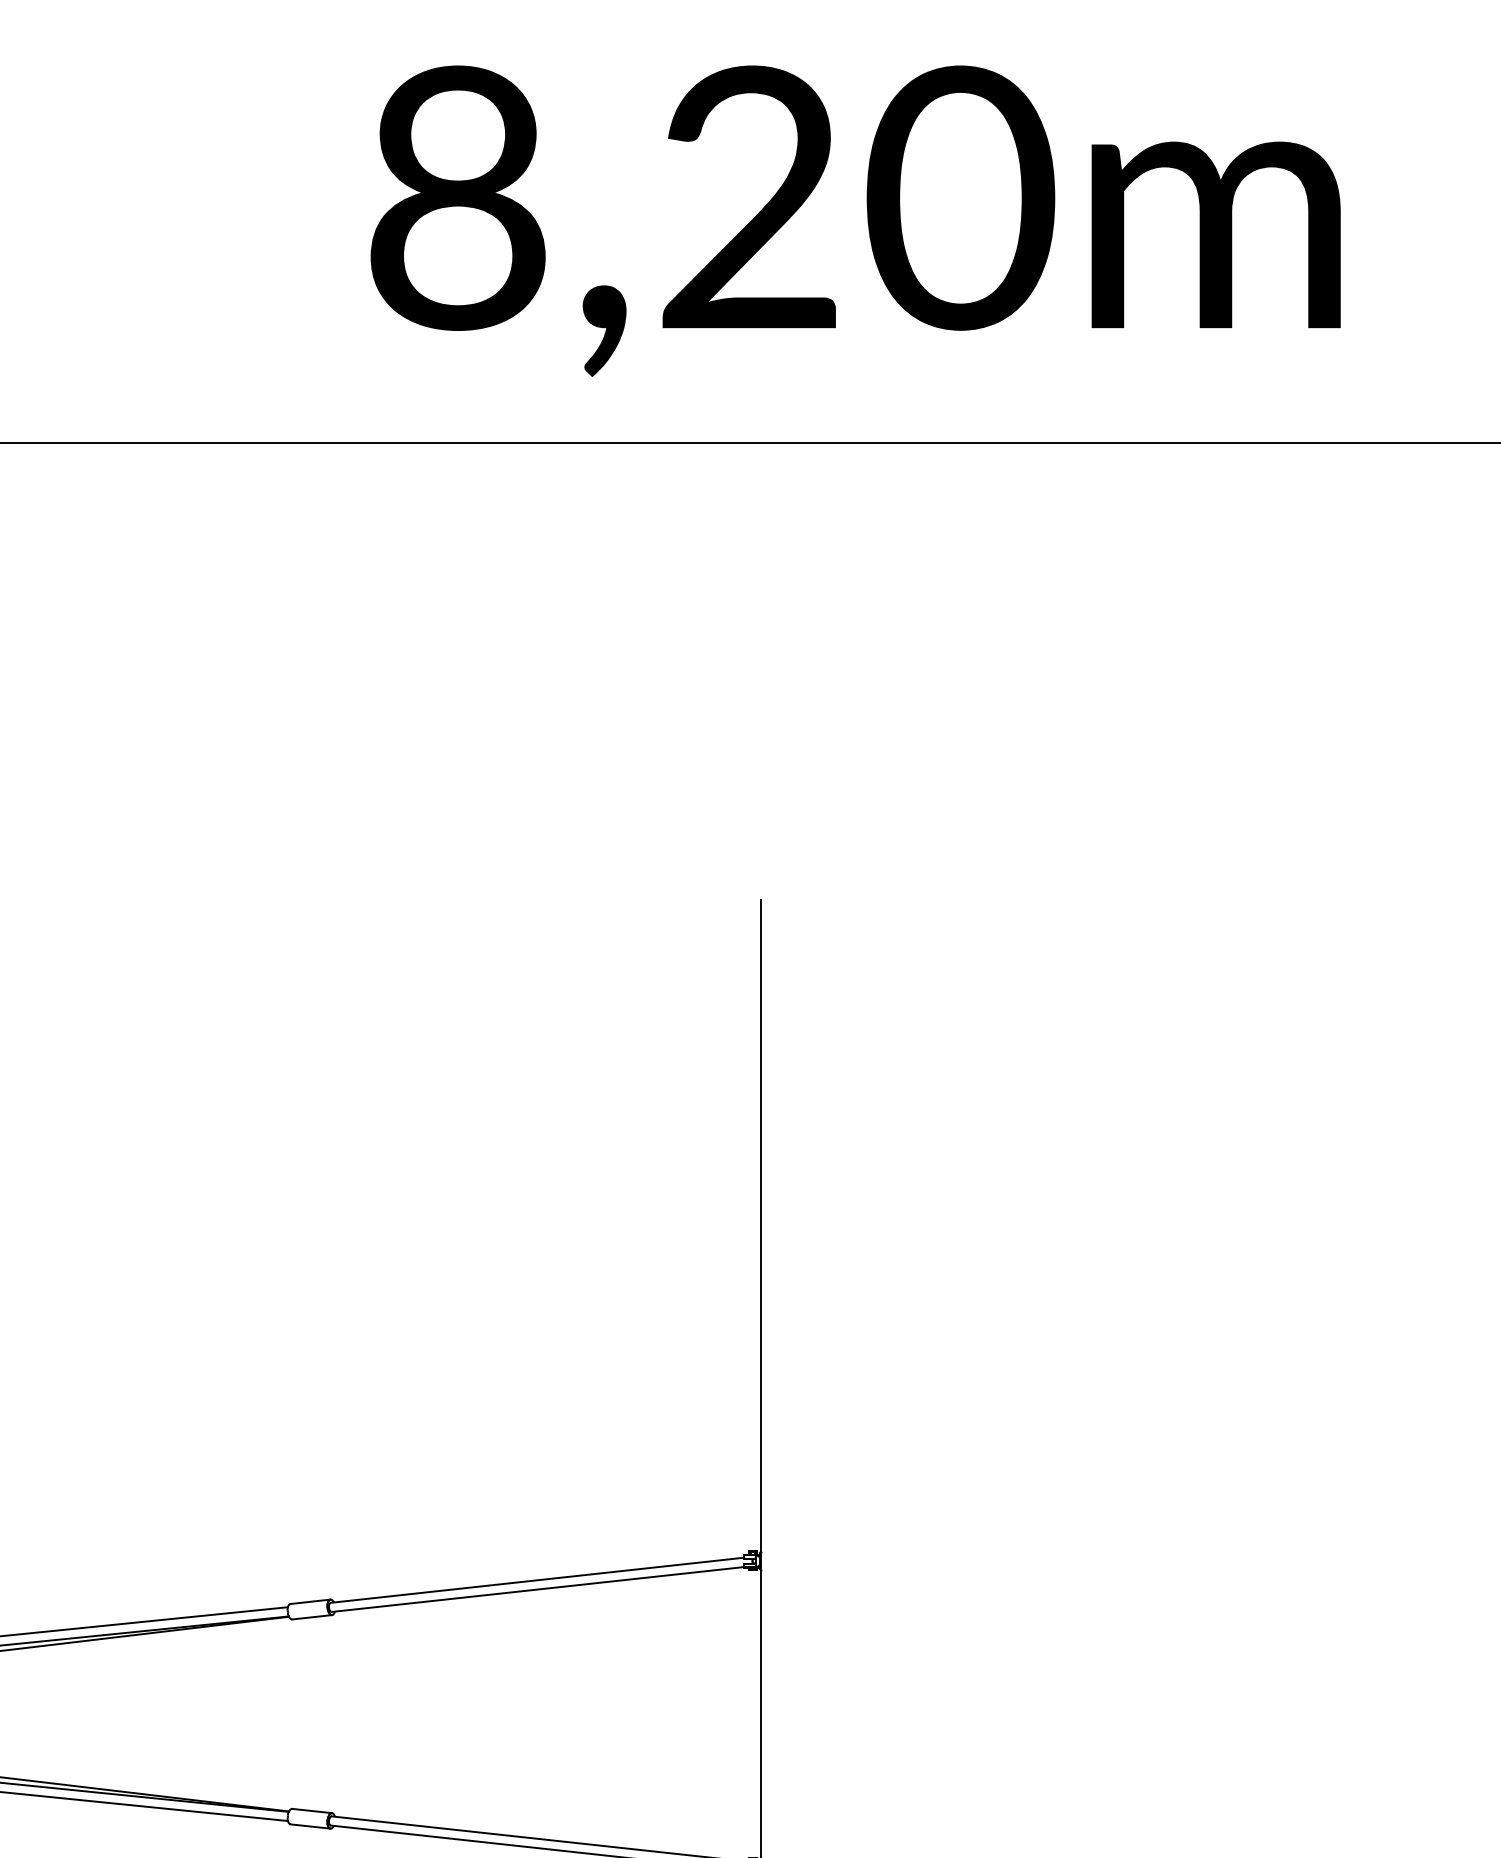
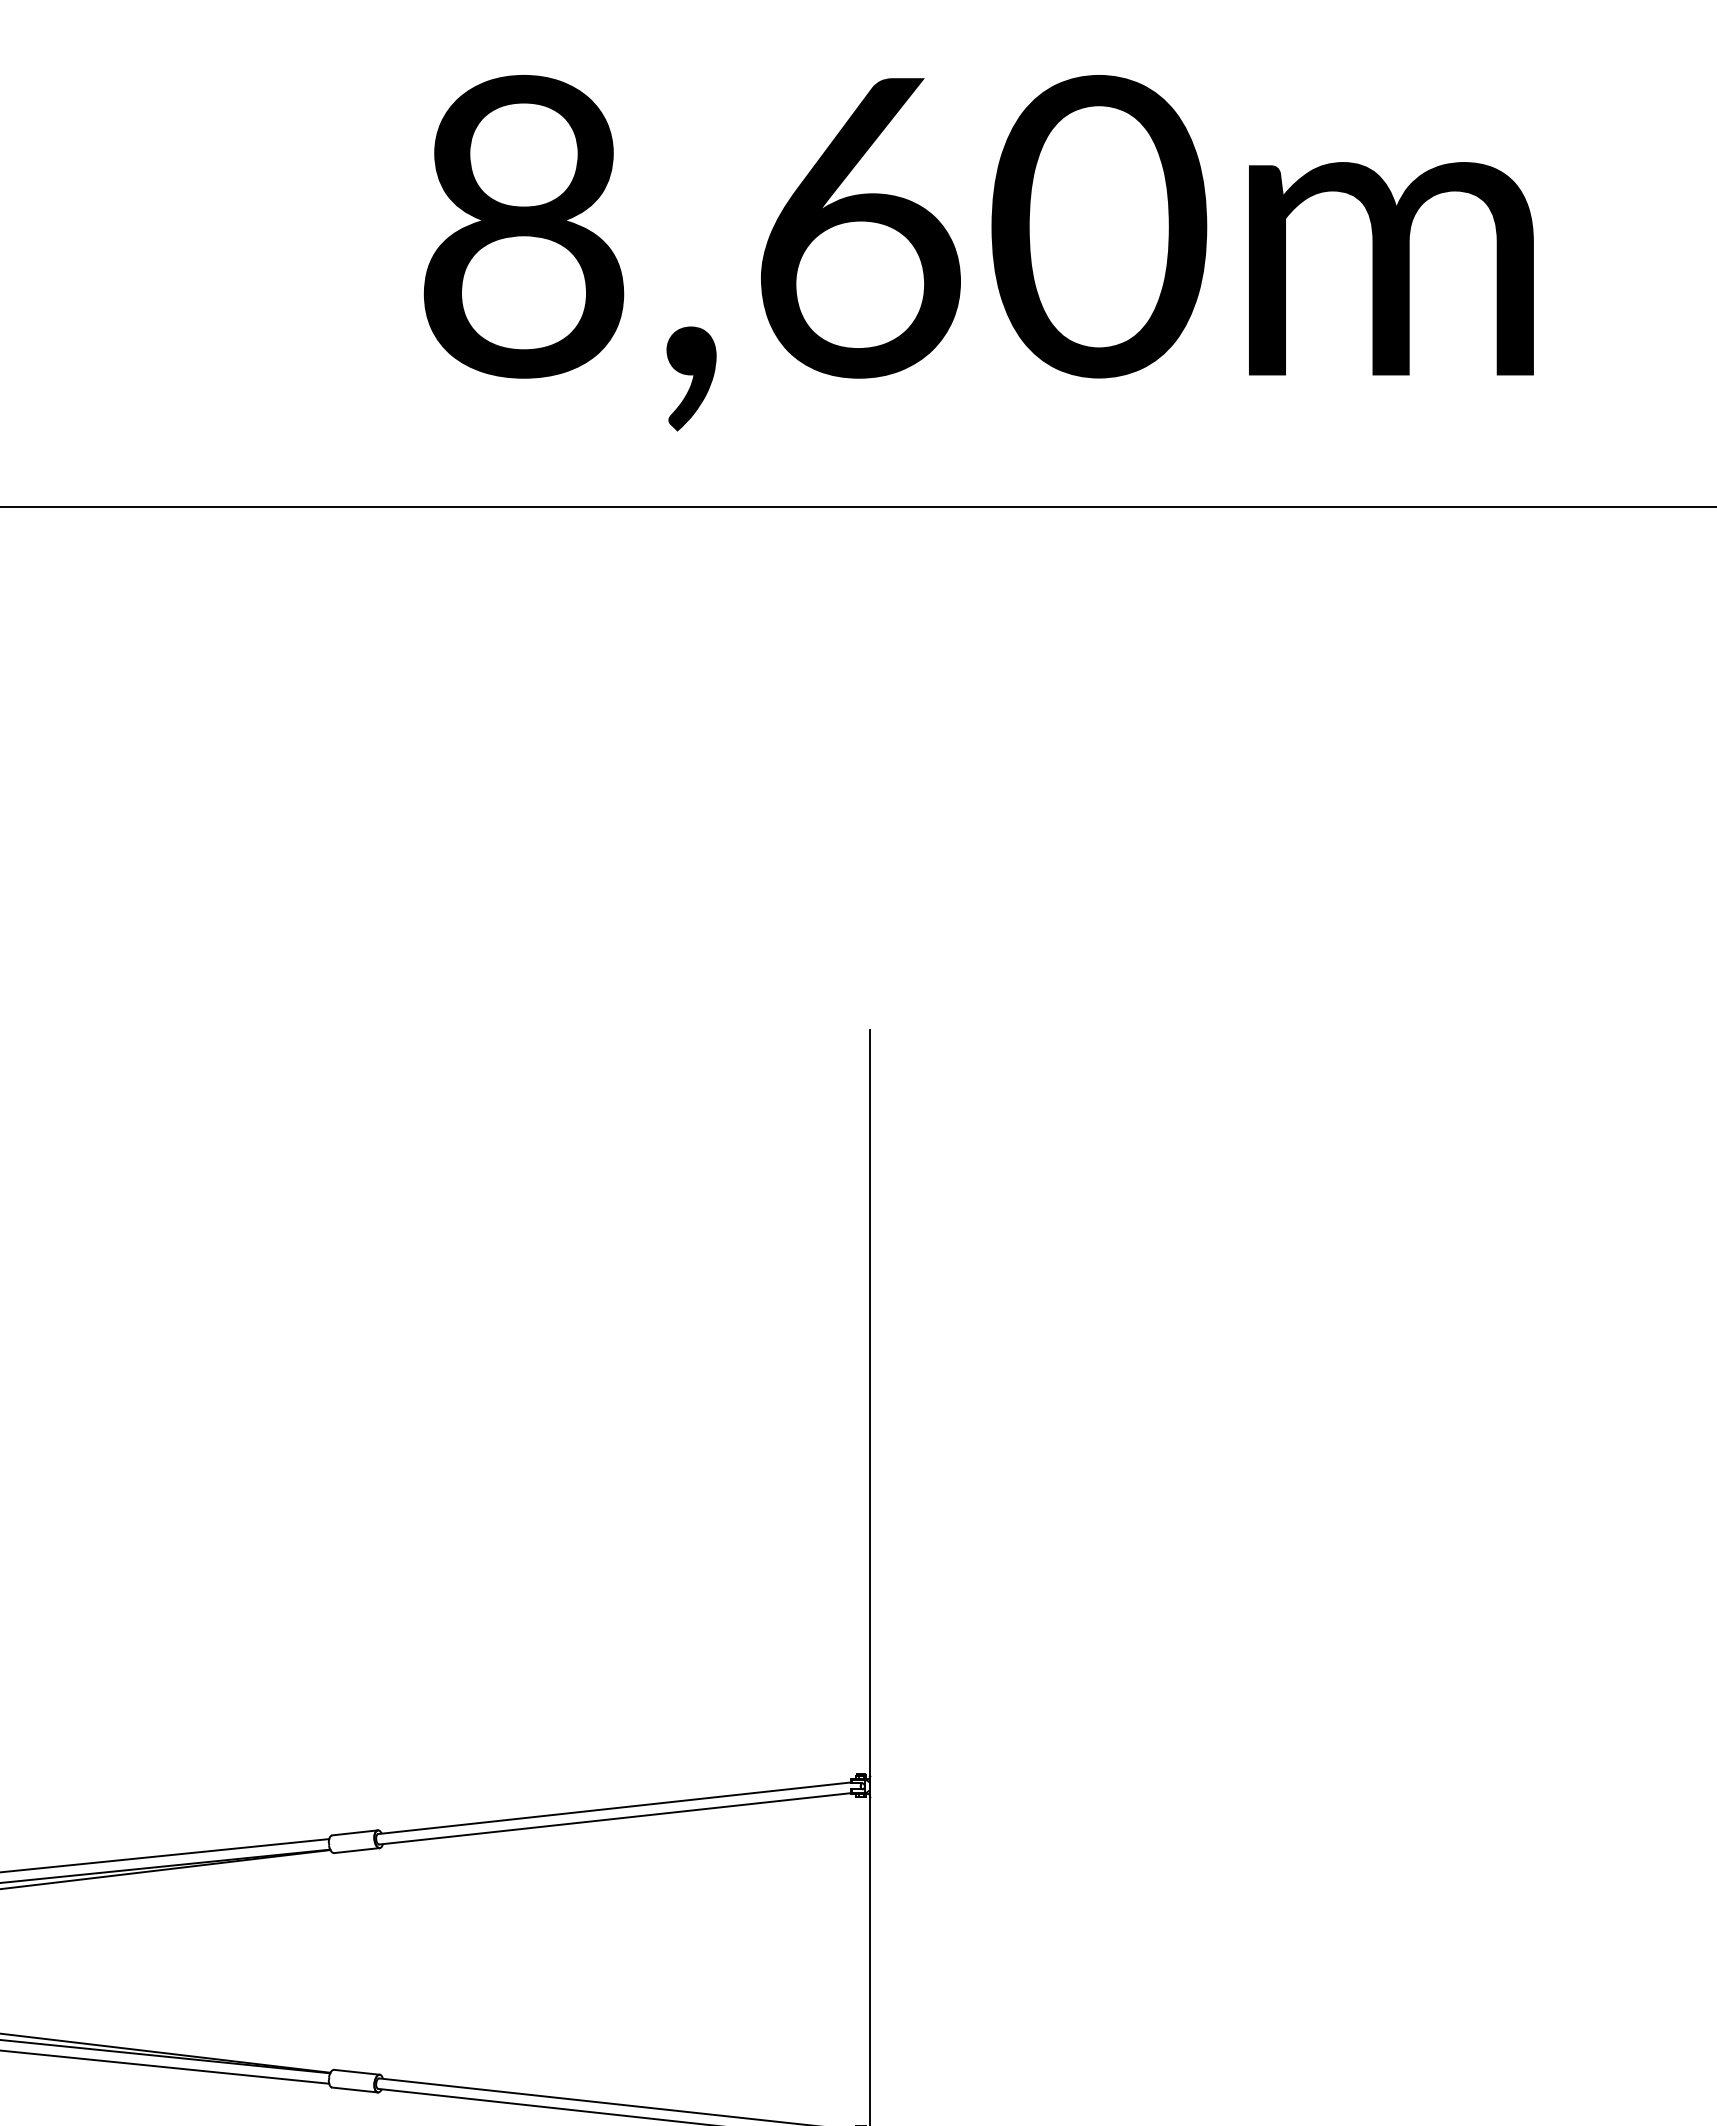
text: (751, 197) -> (859, 226), 8,20m -> 8,60m

